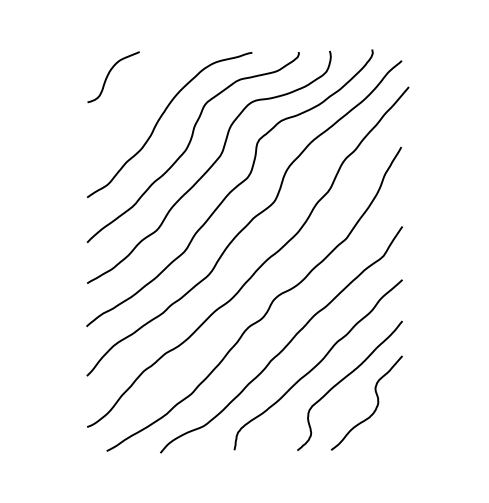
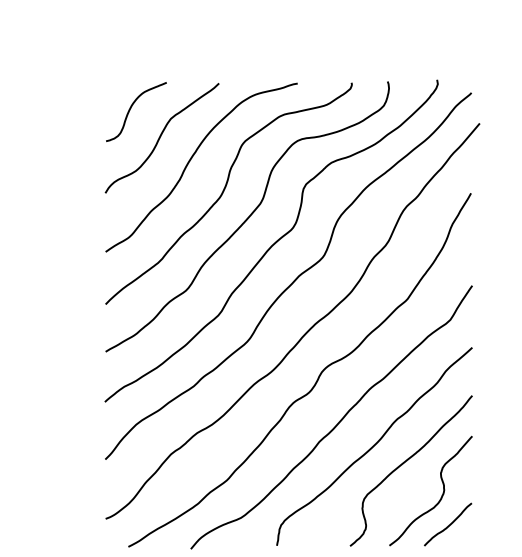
curve: (135, 98) -> (161, 136), added
curve: (382, 431) -> (449, 524), added

